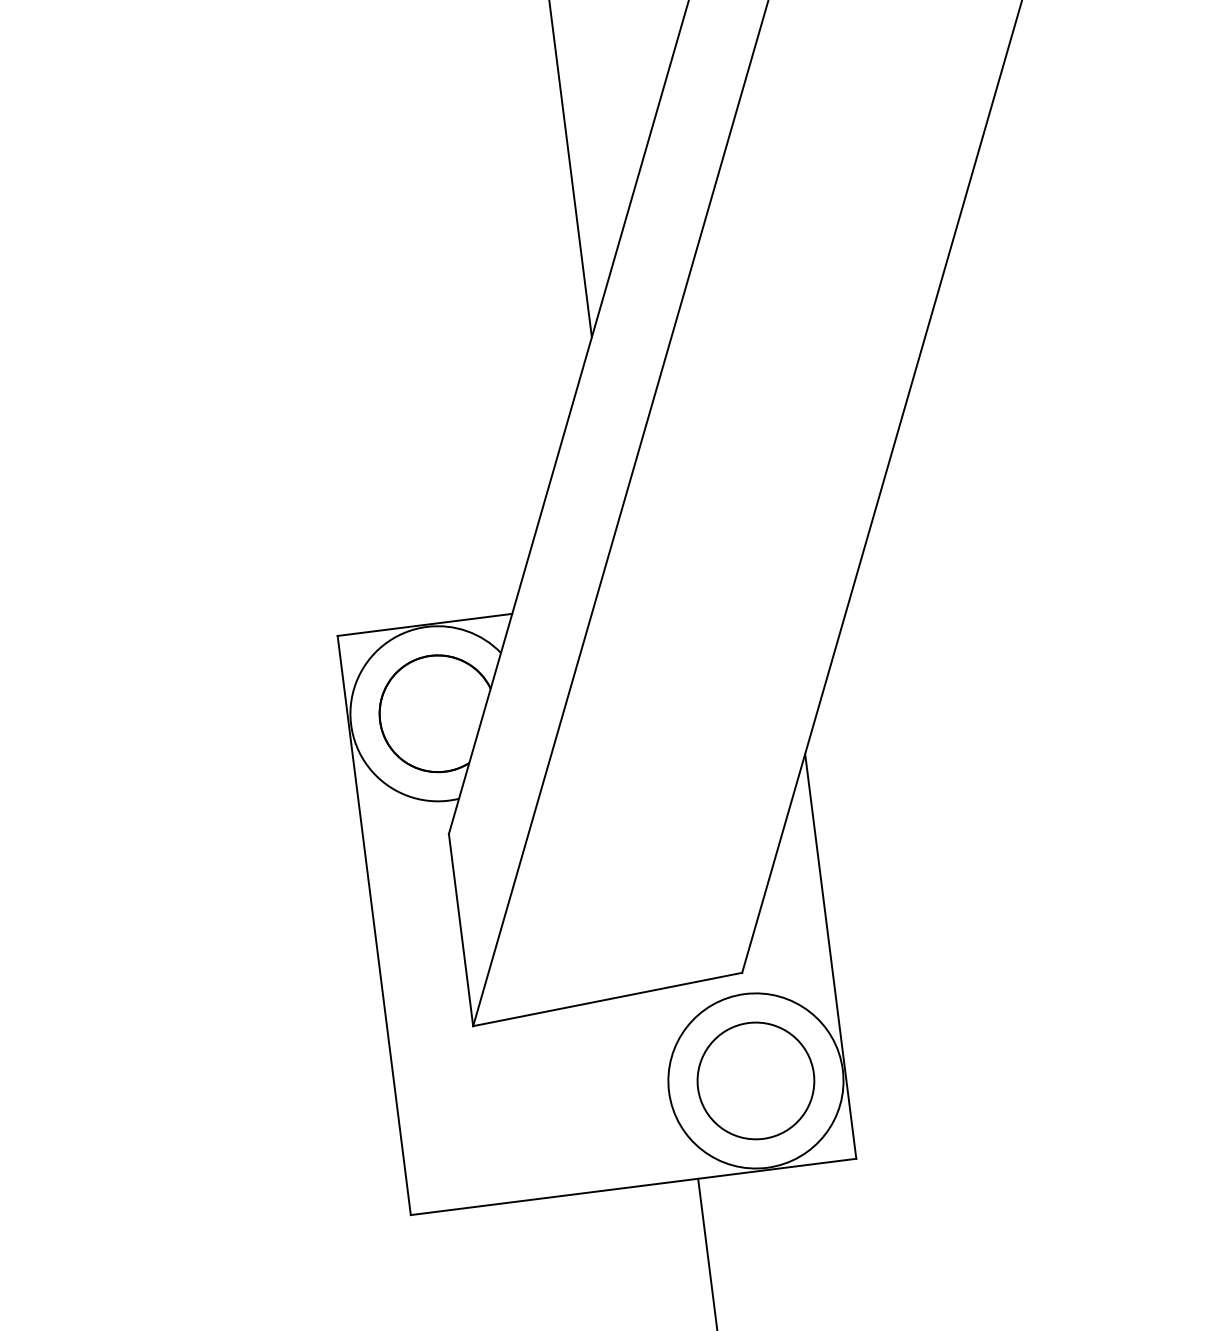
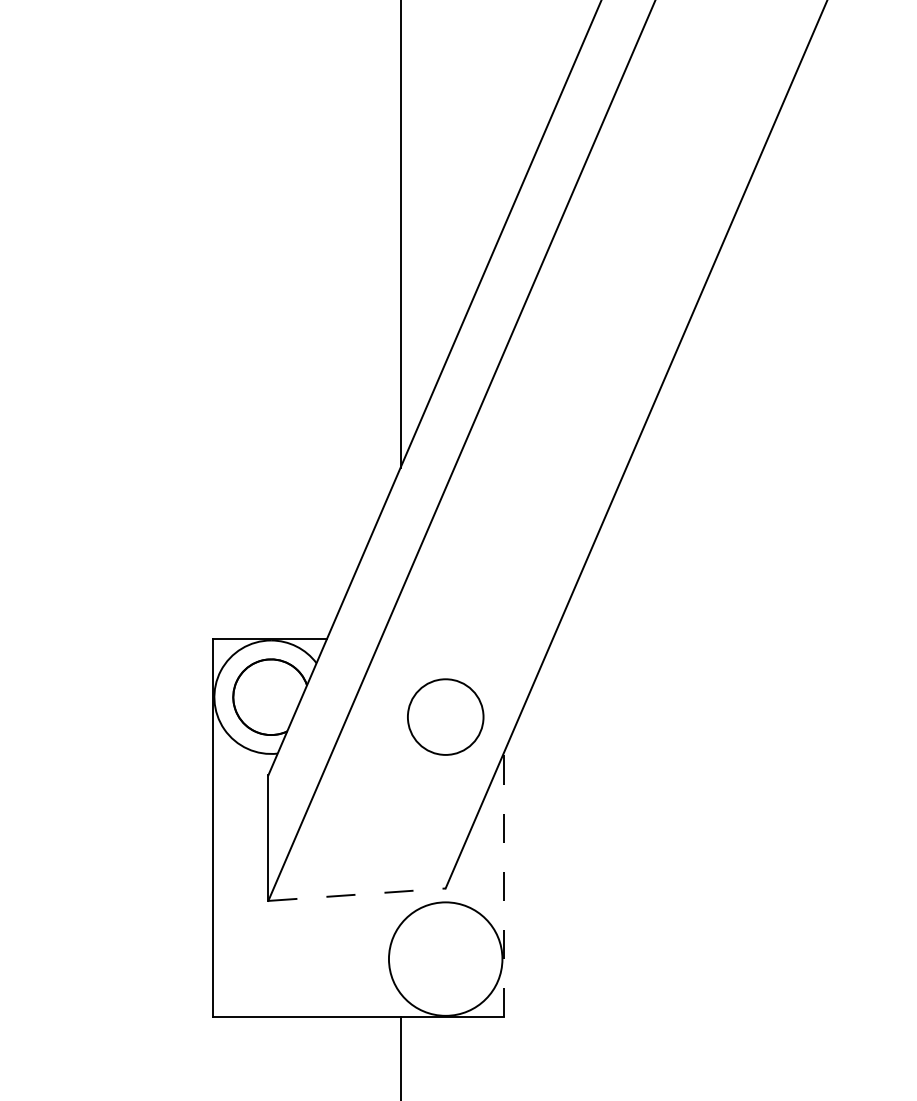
line: (829, 955) -> (503, 884), solid -> dashed
line: (608, 999) -> (357, 894), solid -> dashed
circle: (755, 1080) -> (445, 716), moved

